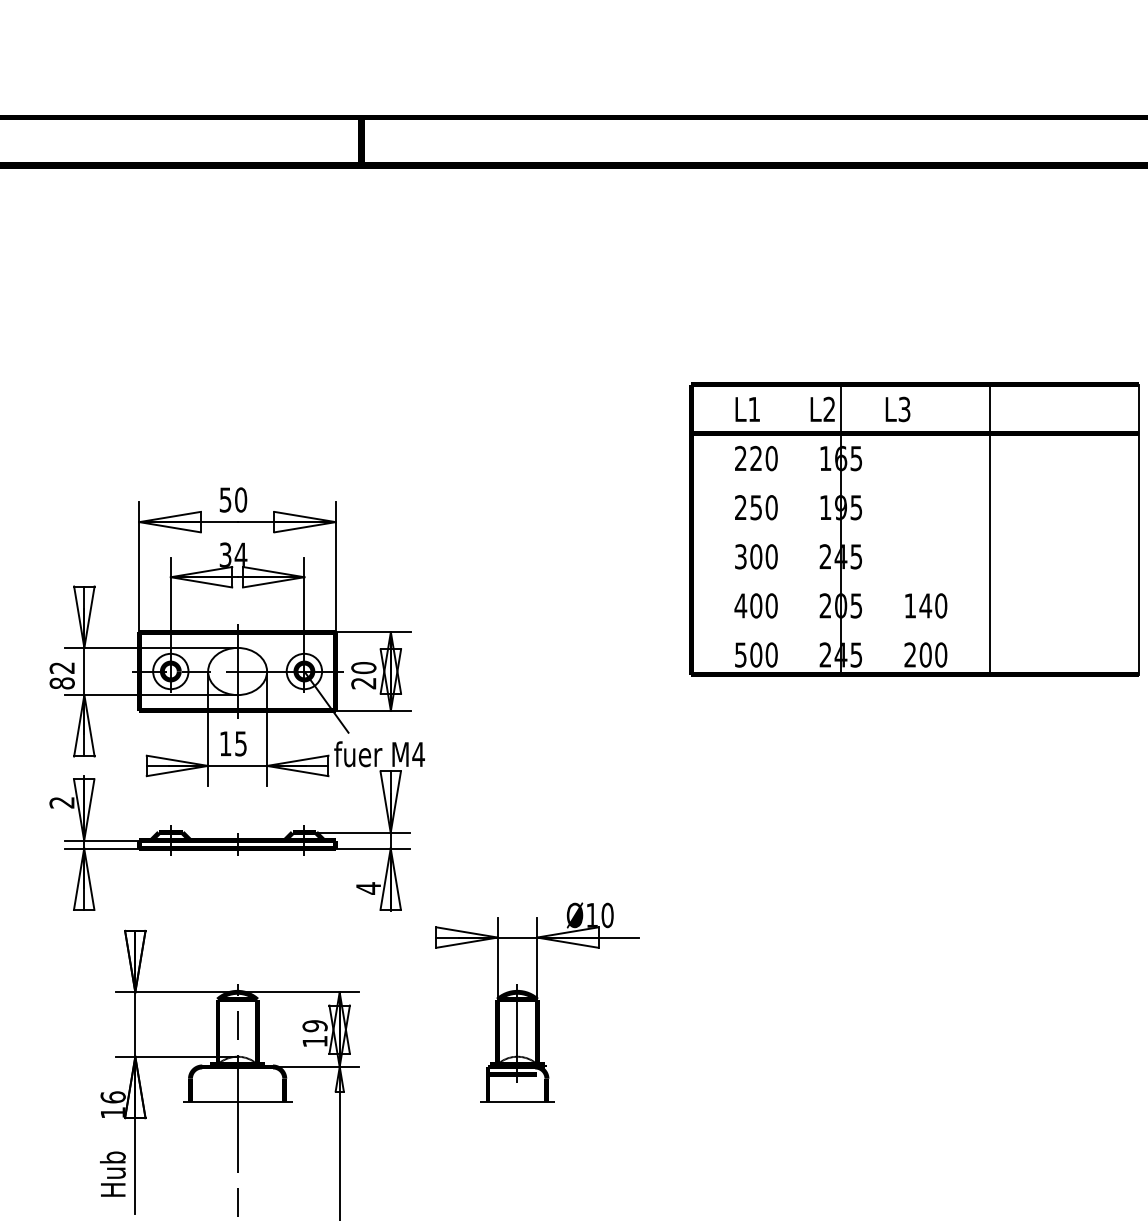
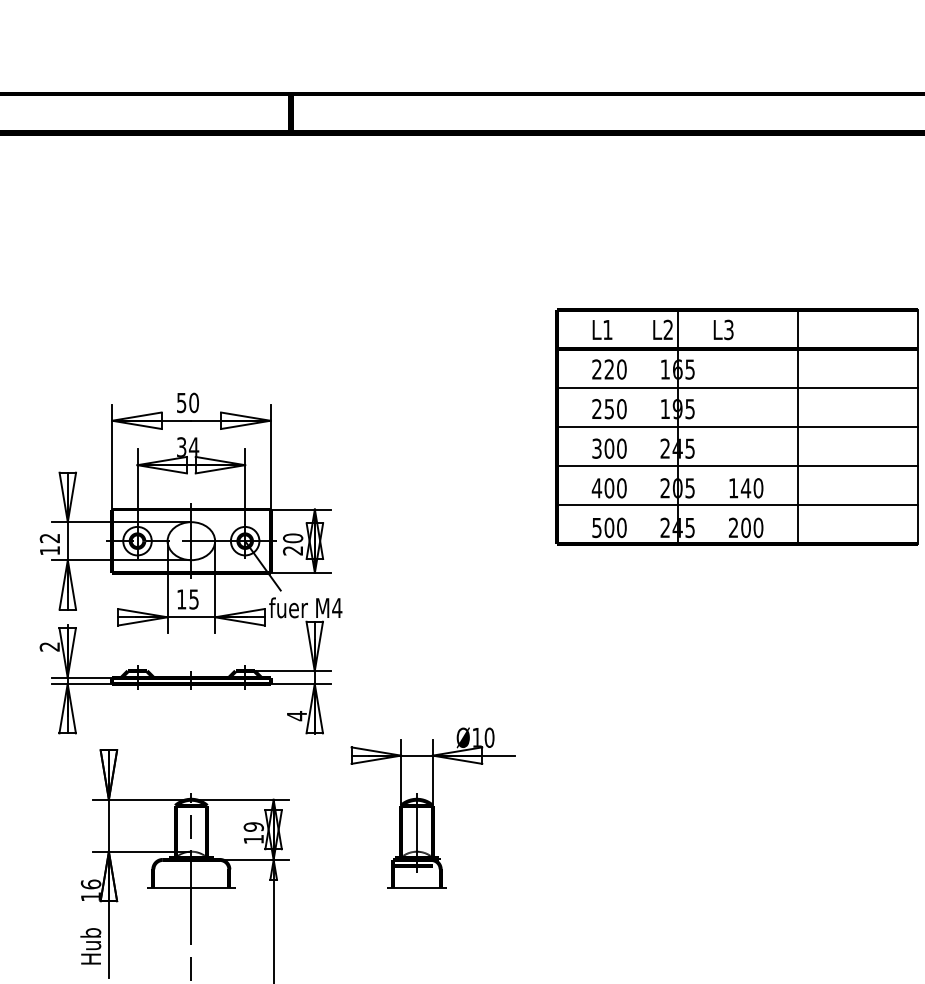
line: (915, 482) -> (737, 388), added
line: (915, 529) -> (737, 426), added
line: (915, 577) -> (737, 465), added
line: (915, 626) -> (737, 504), added
text: (61, 683) -> (49, 550), 82 -> 12

